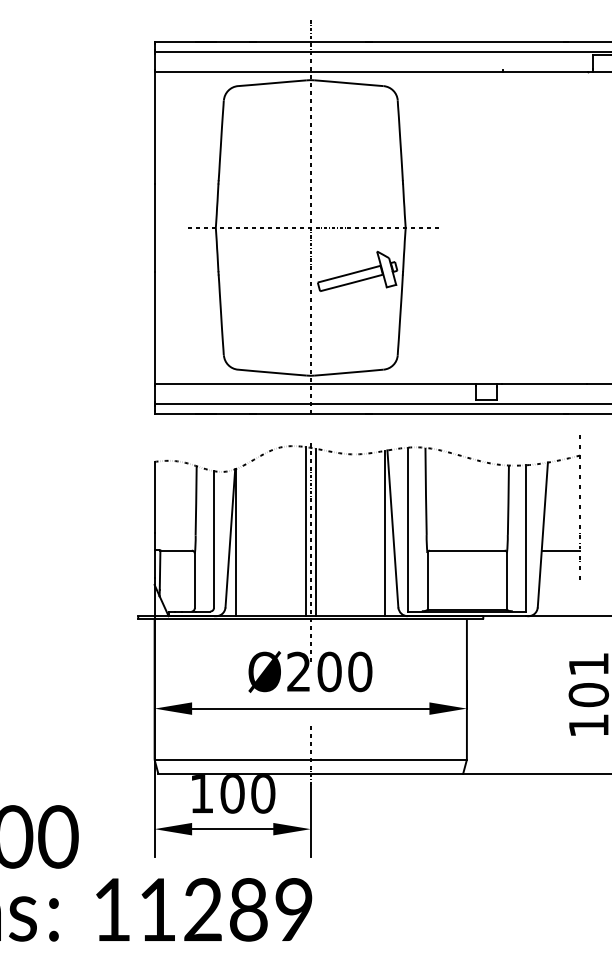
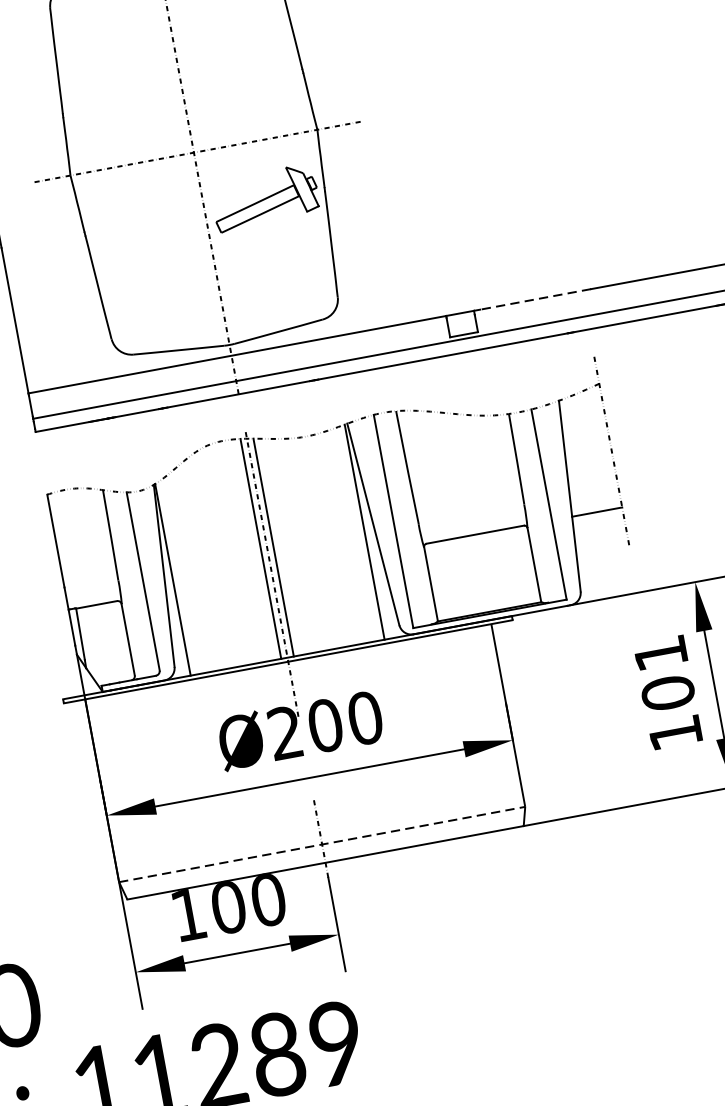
line: (544, 384) -> (535, 300), solid -> dashed
line: (311, 759) -> (323, 843), solid -> dashed

